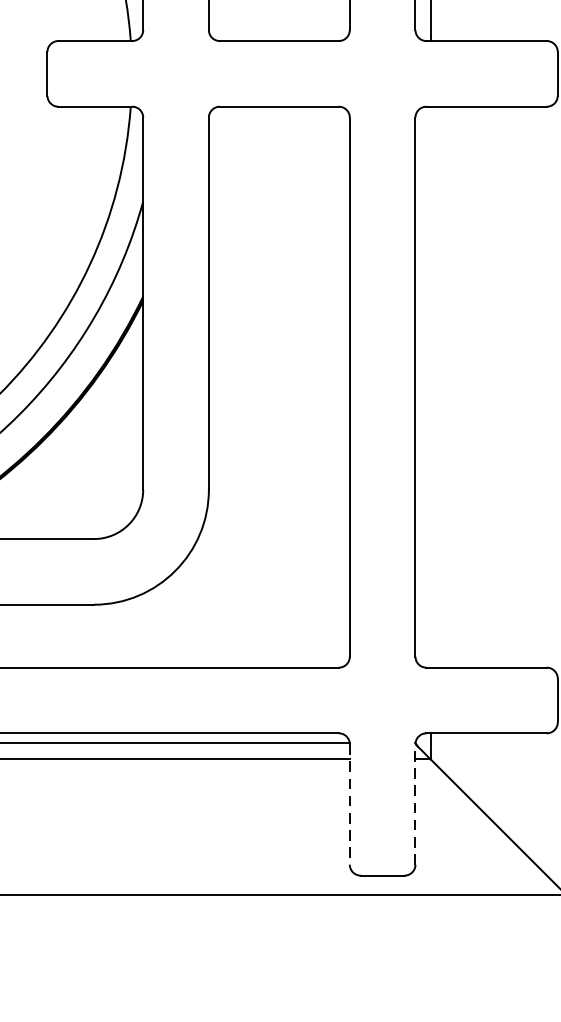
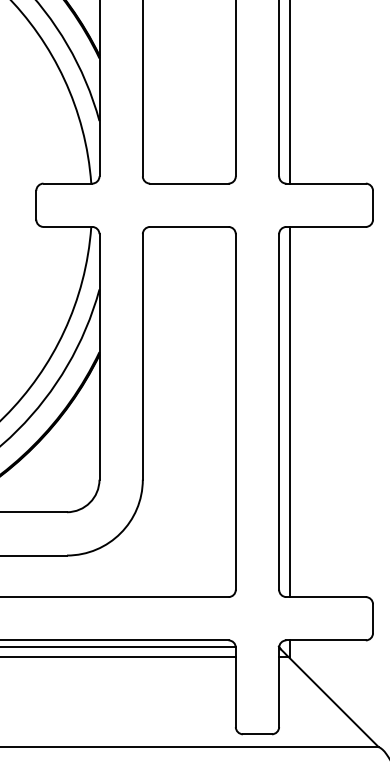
line: (431, 386) -> (289, 411), added
line: (349, 804) -> (235, 687), dashed -> solid
line: (416, 804) -> (279, 687), dashed -> solid

